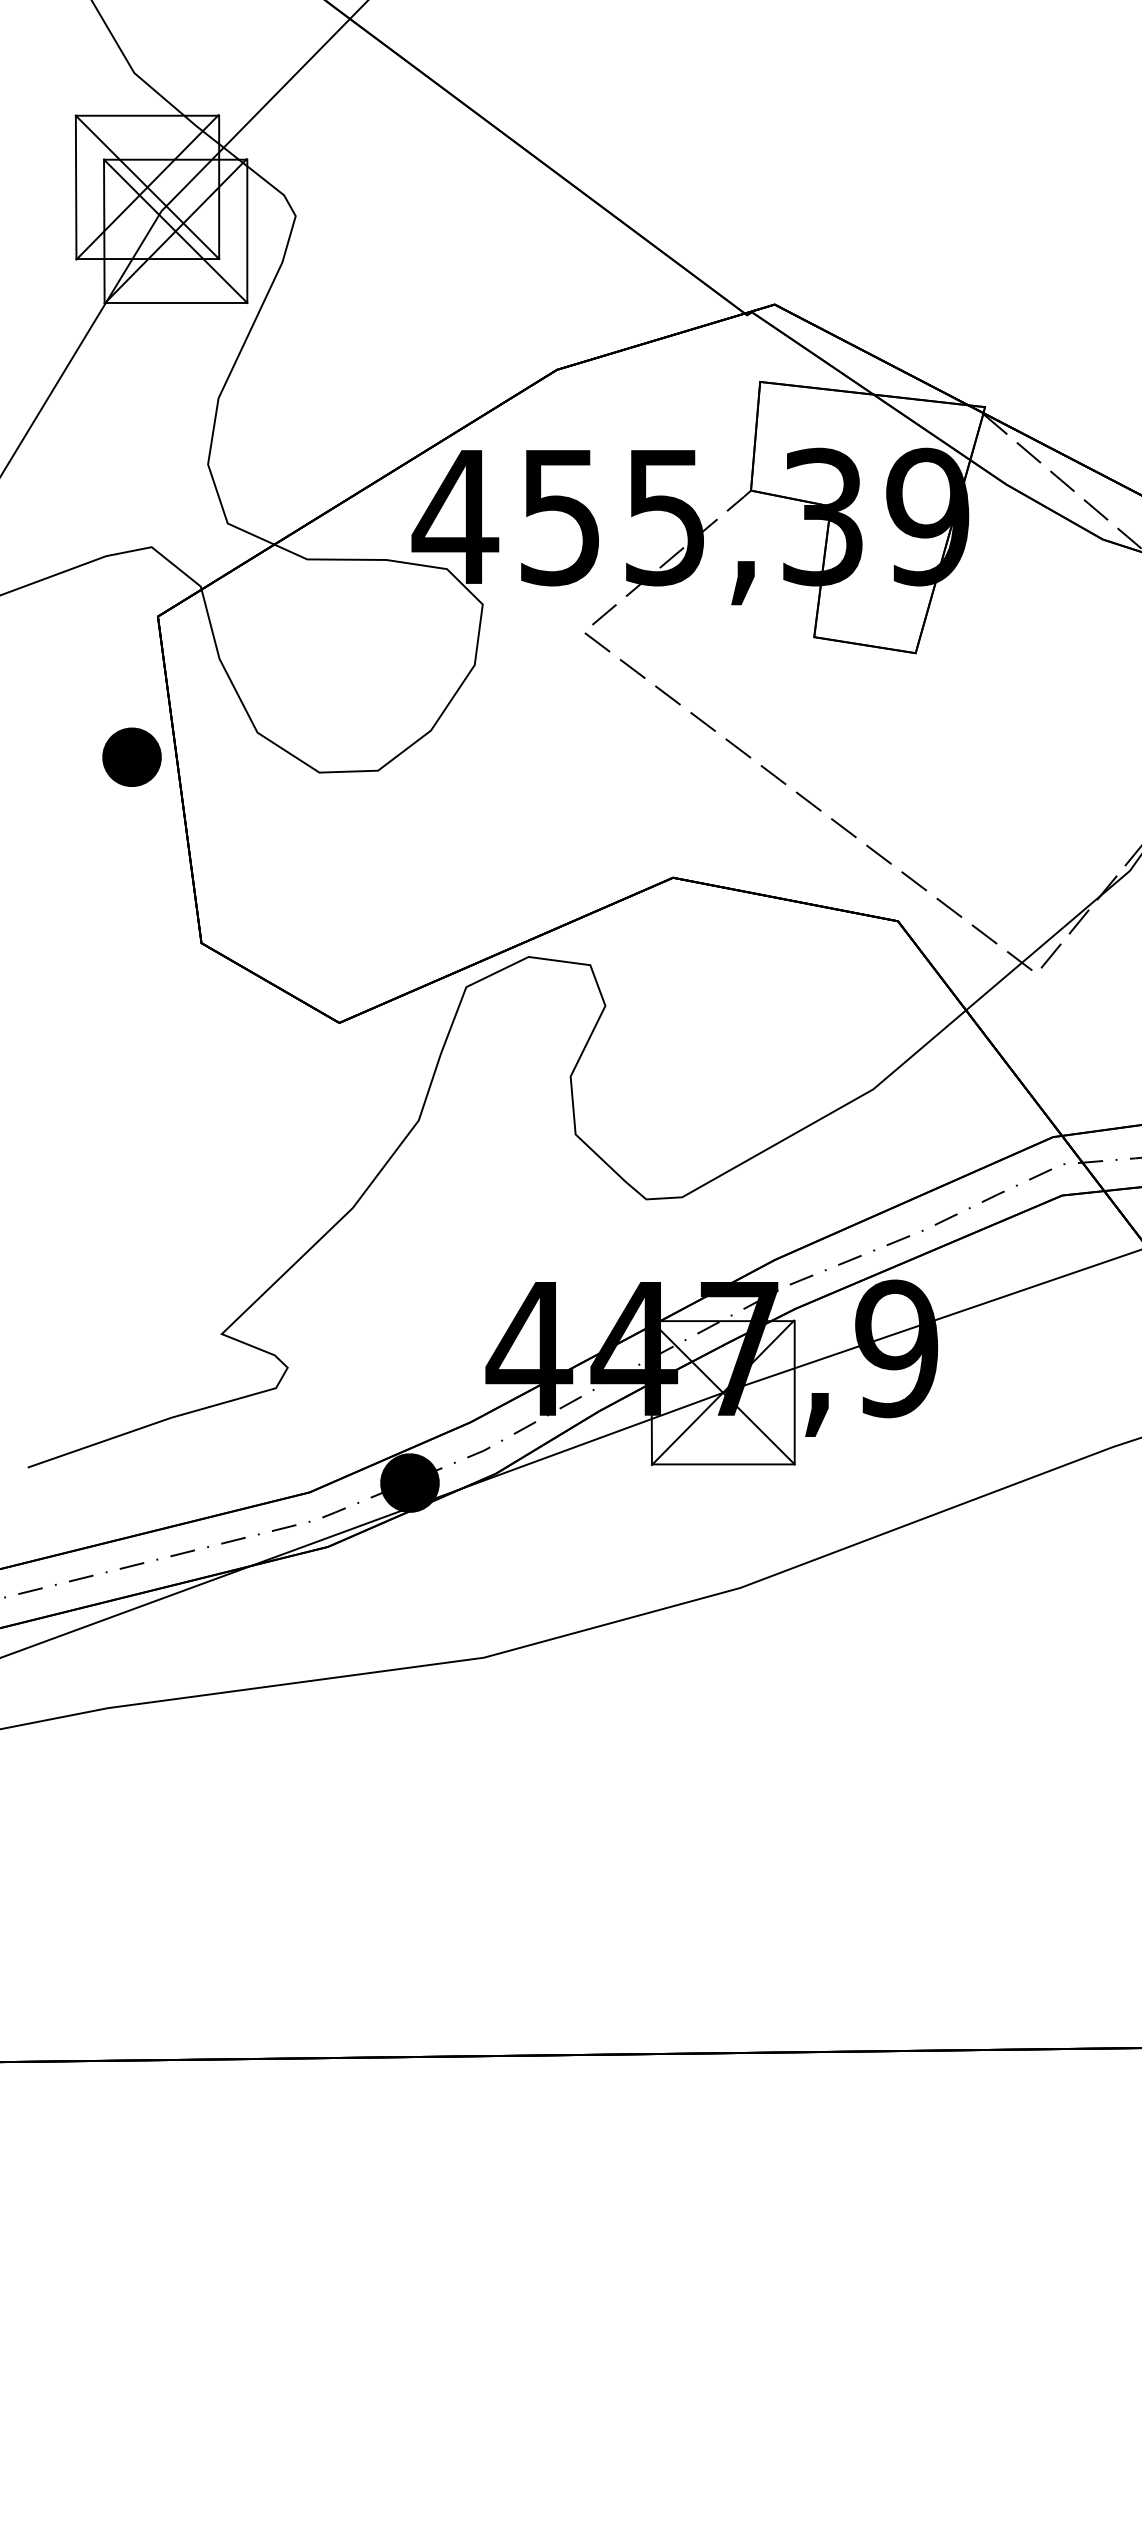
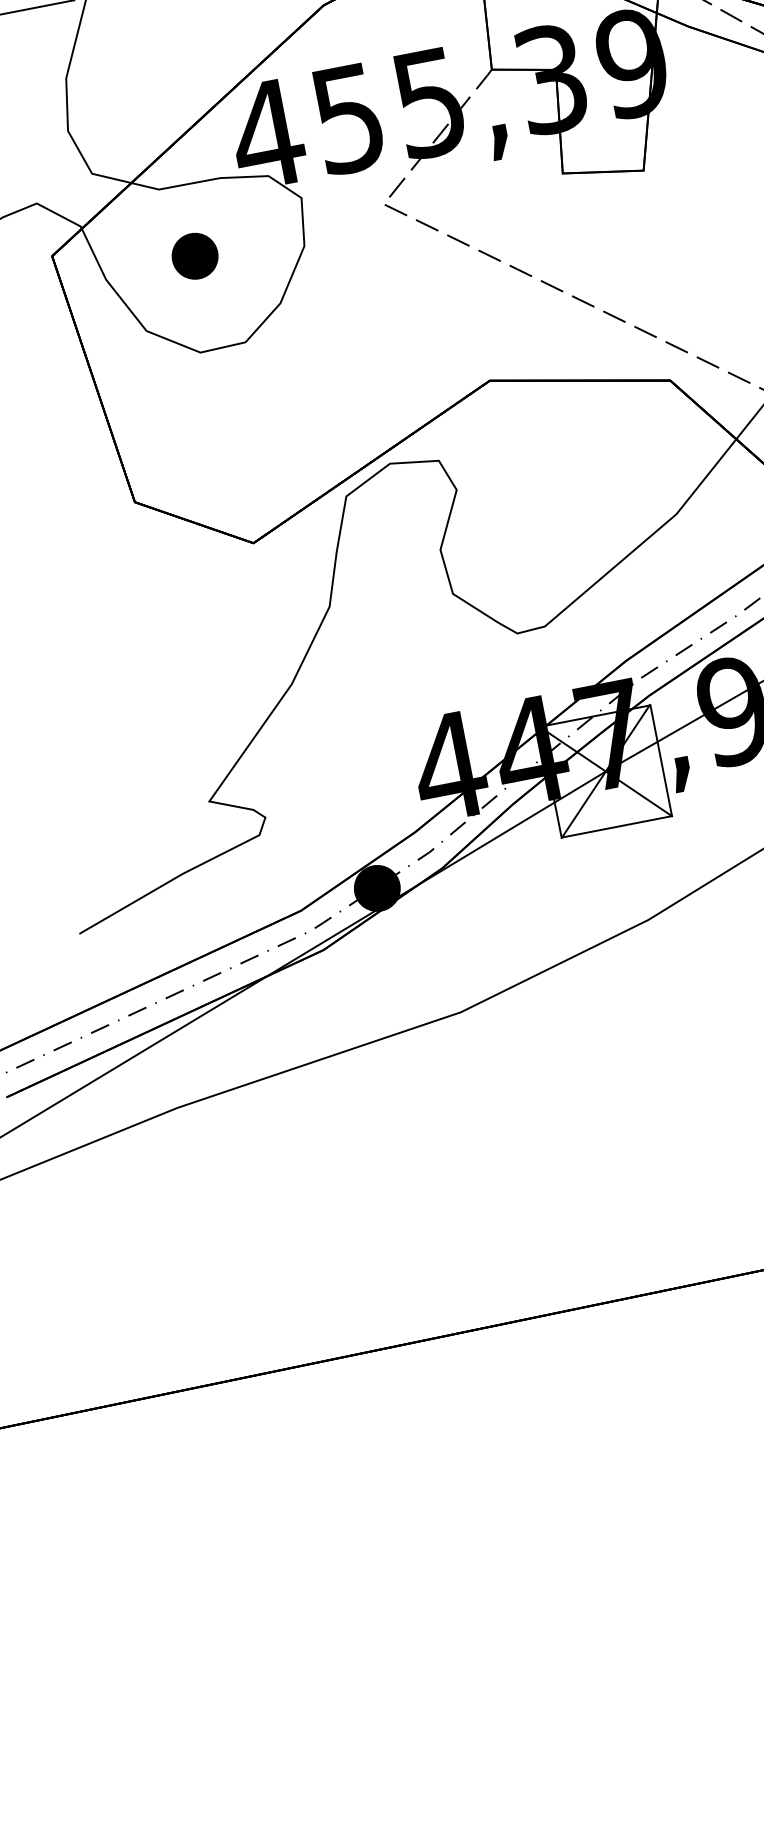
part: (131, 756) -> (194, 255), moved

